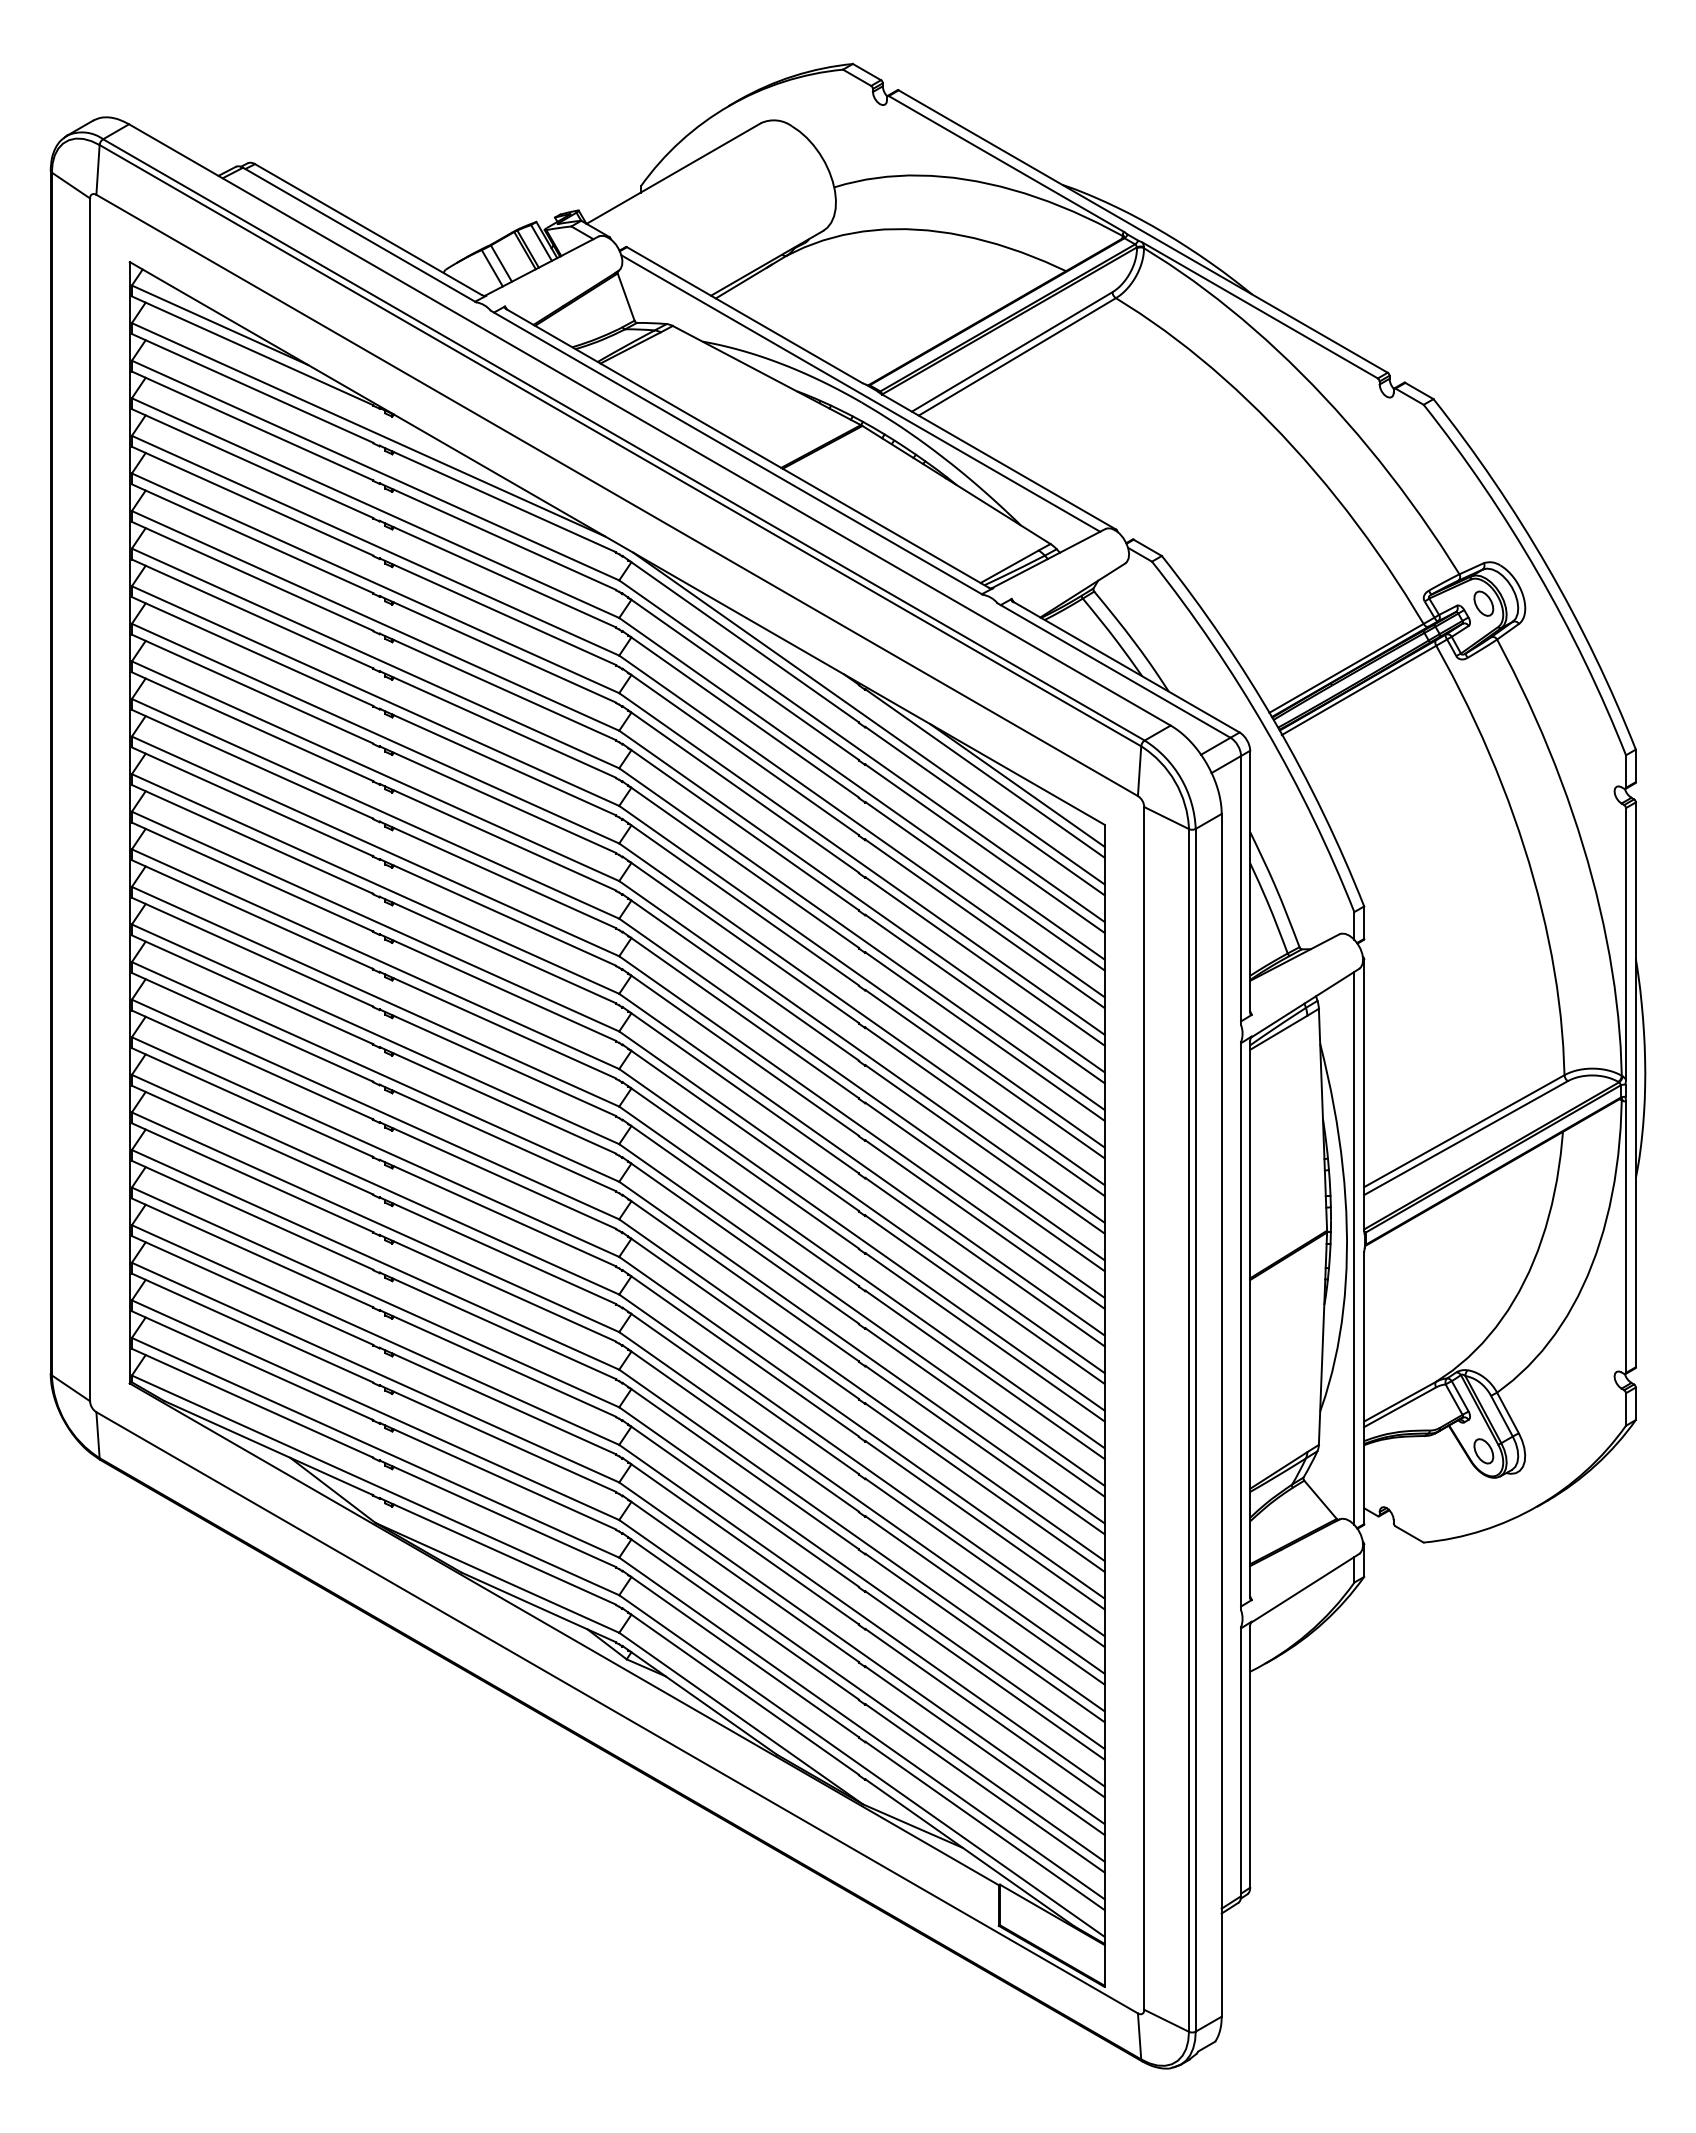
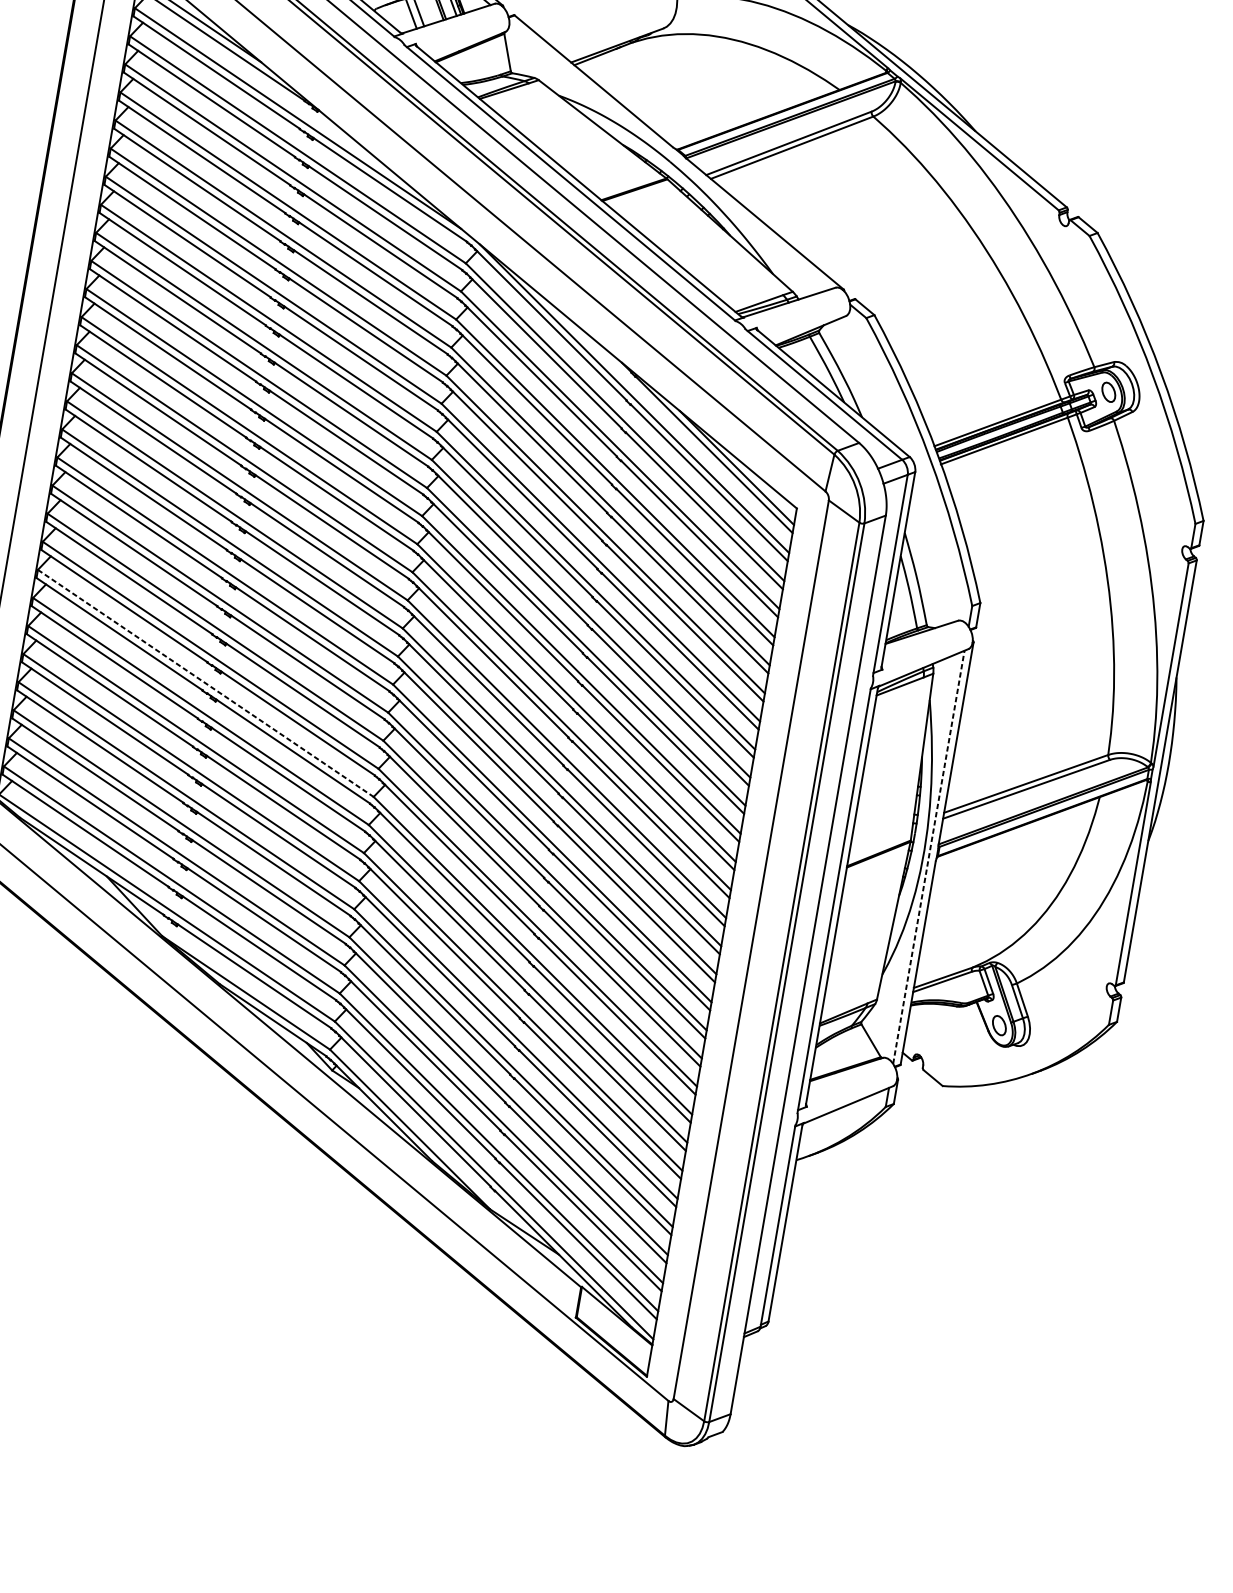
line: (860, 393) -> (670, 154), removed
line: (376, 1184) -> (206, 683), solid -> dashed
line: (1354, 1247) -> (929, 856), solid -> dashed

